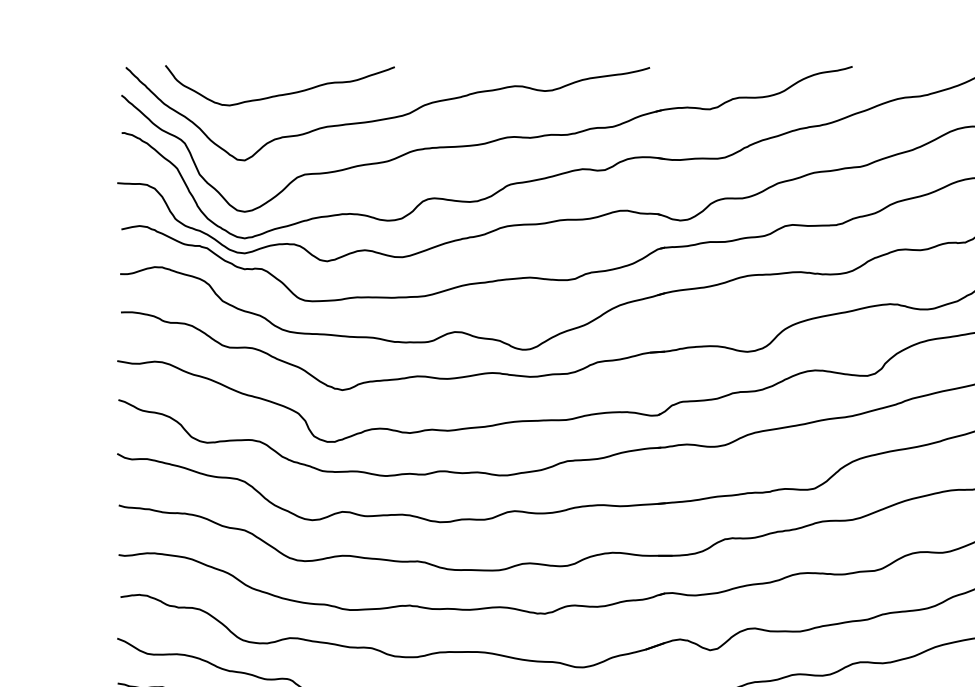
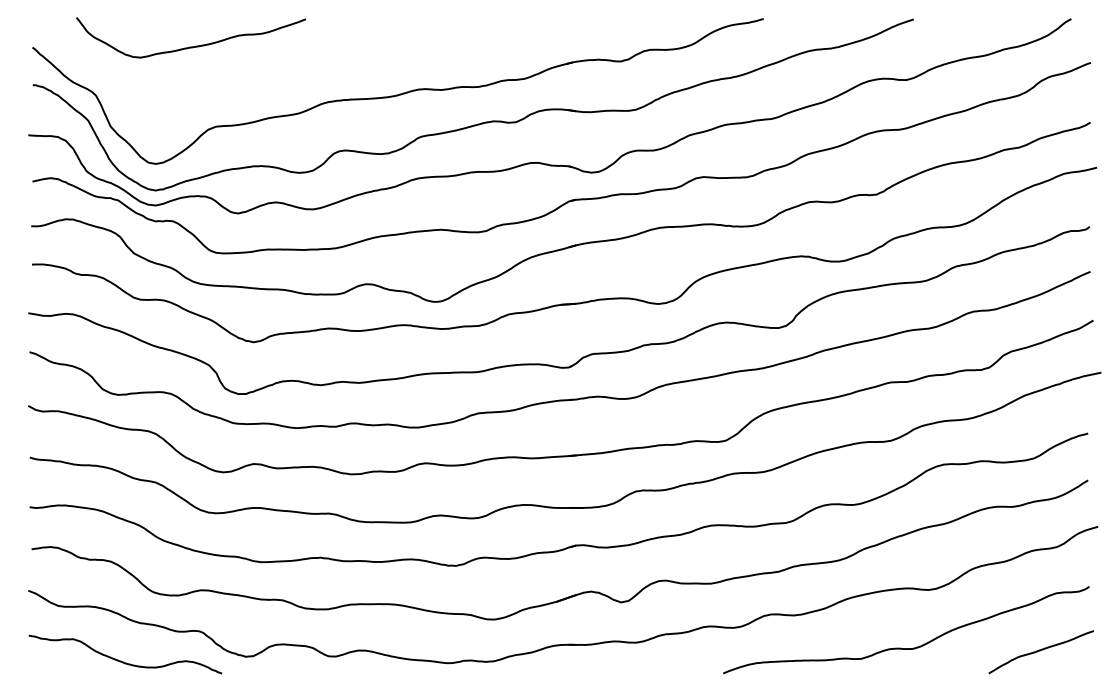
curve: (388, 117) -> (299, 69), removed

